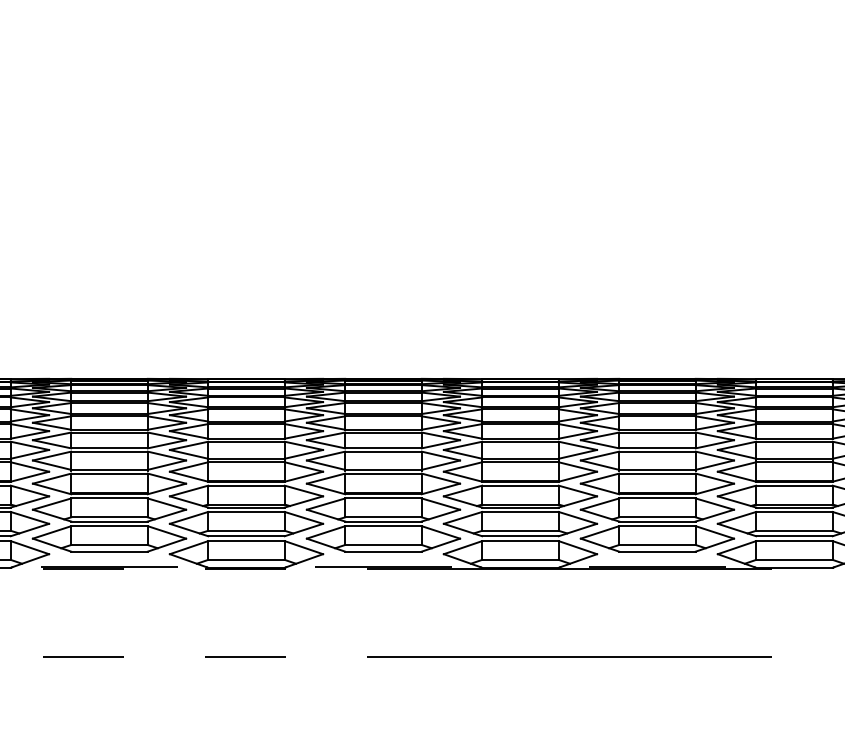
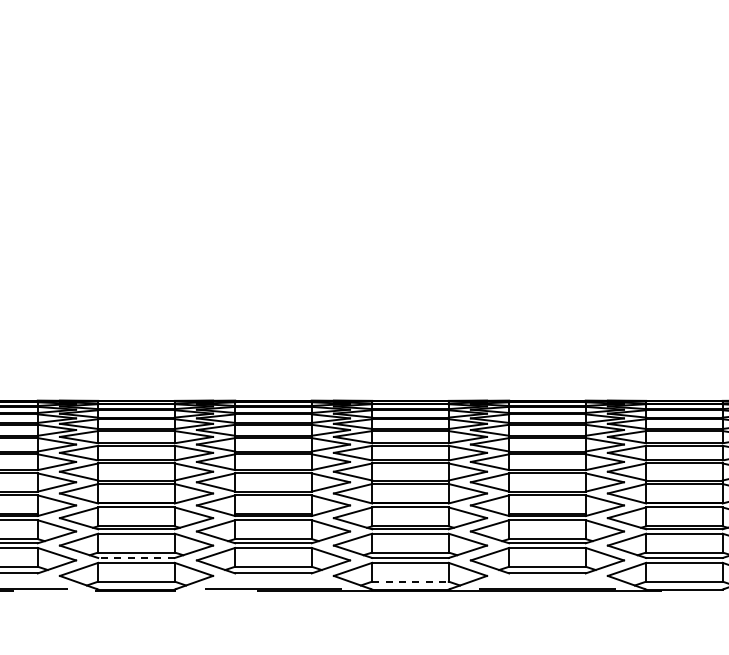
line: (246, 536) -> (136, 558), solid -> dashed
line: (520, 559) -> (410, 581), solid -> dashed

